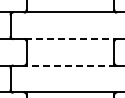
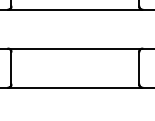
line: (70, 39) -> (75, 49), dashed -> solid
line: (70, 65) -> (75, 87), dashed -> solid

